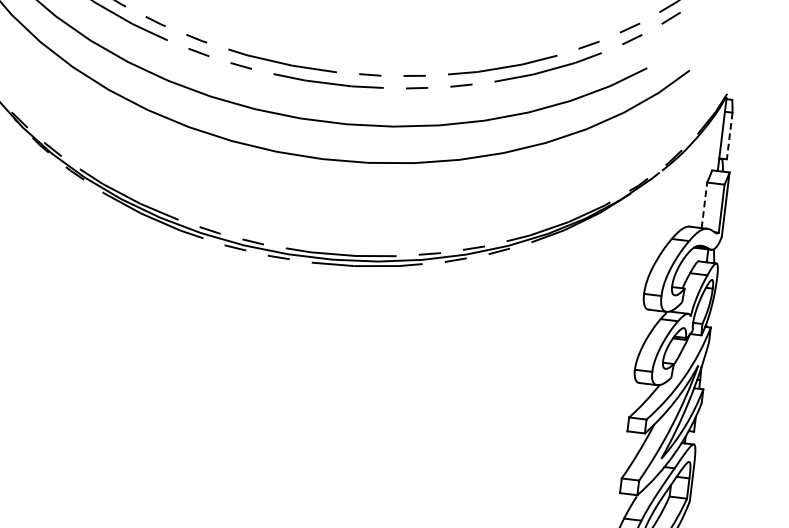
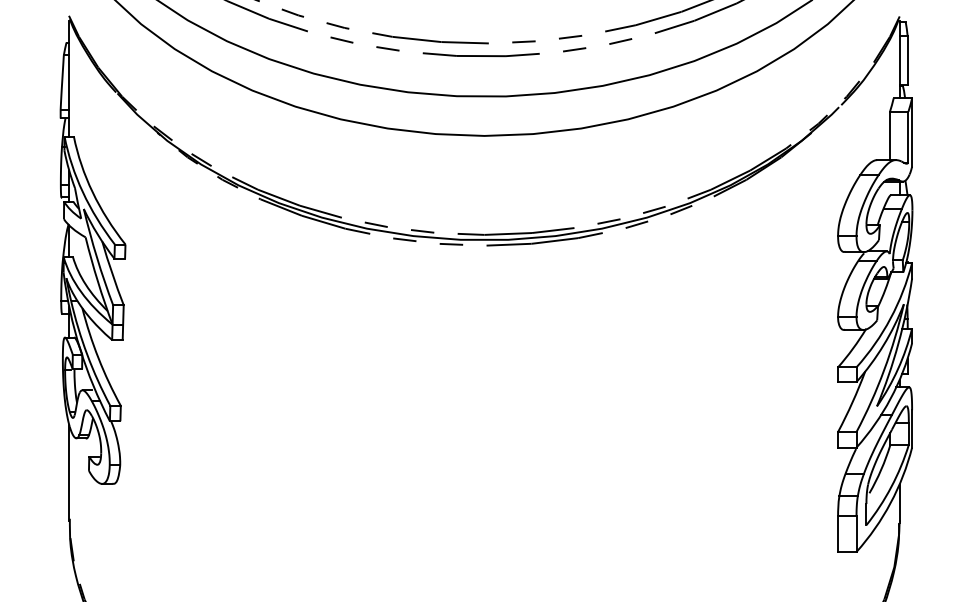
line: (729, 136) -> (907, 60), dashed -> solid
line: (704, 204) -> (889, 135), dashed -> solid

